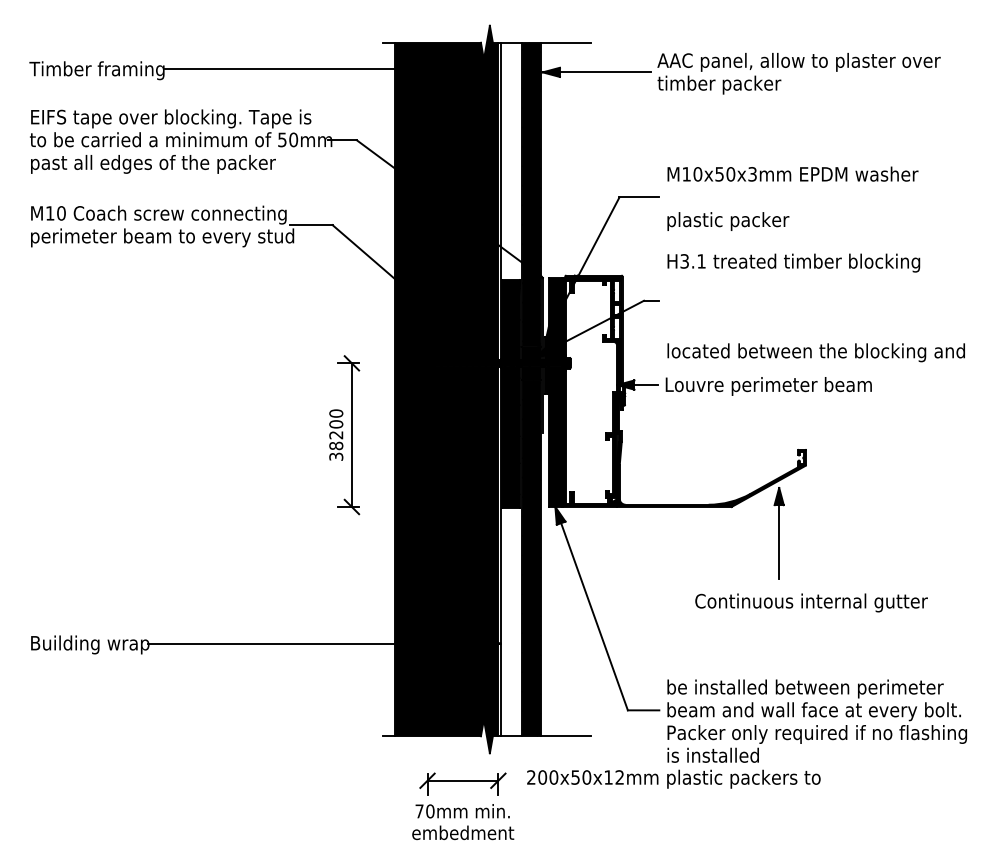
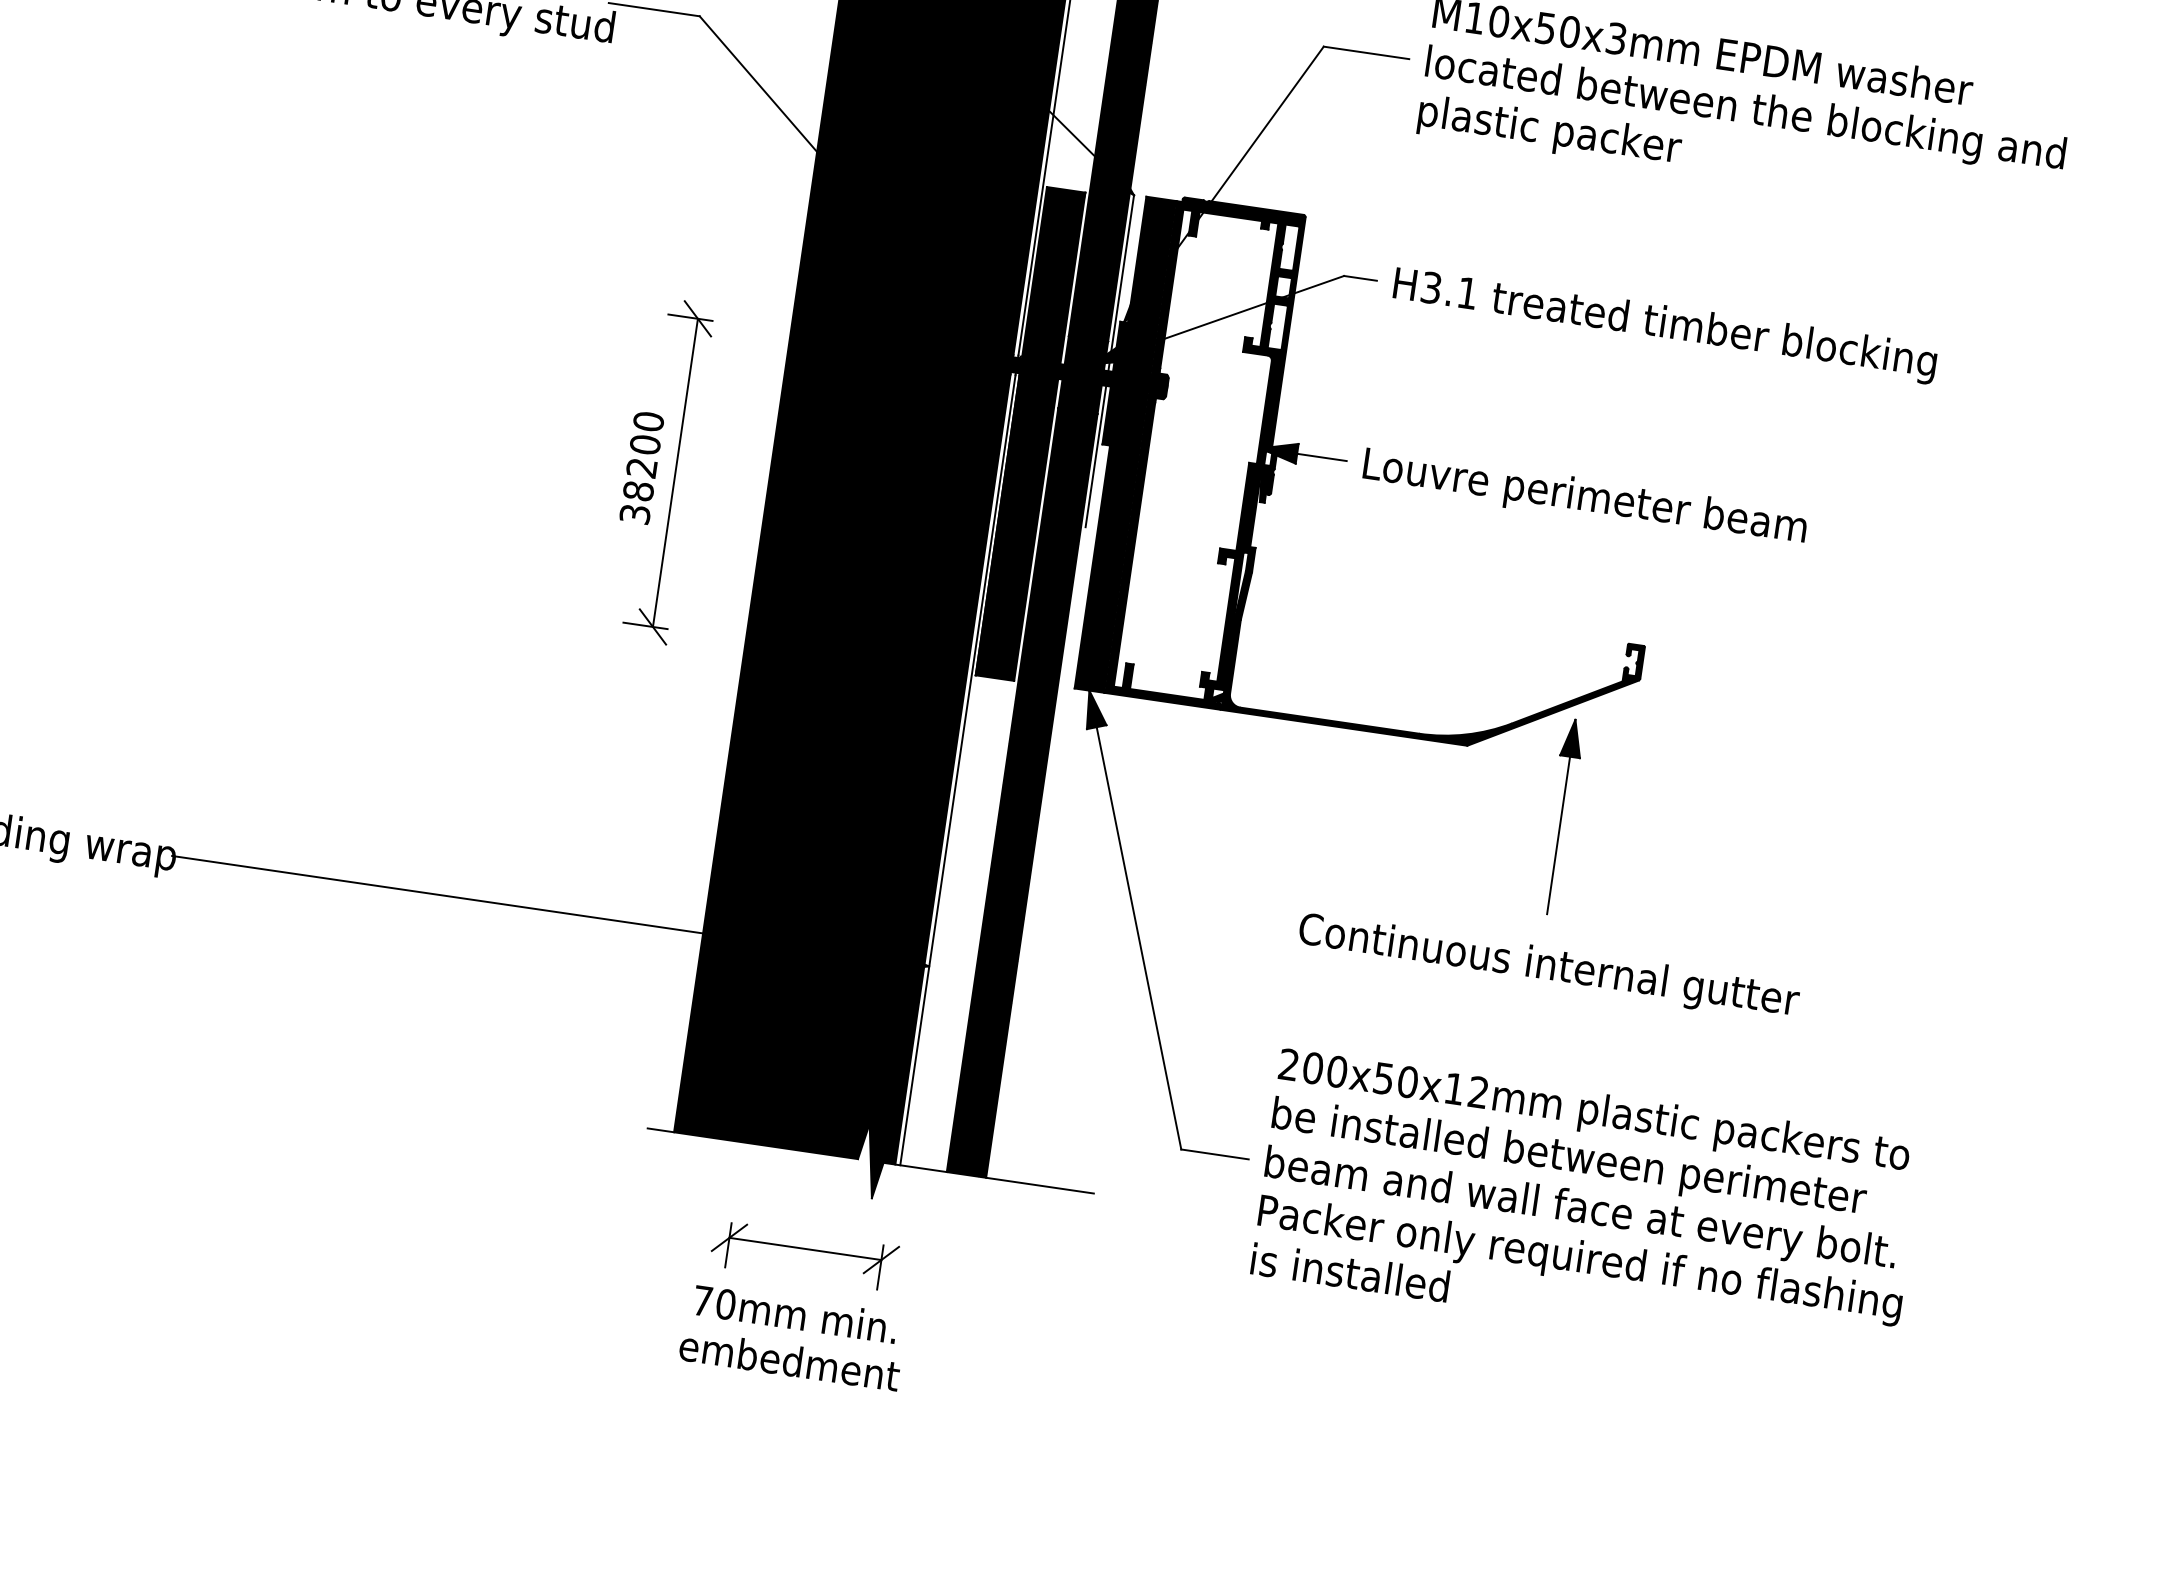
text: (793, 262) -> (1664, 324), moved
text: (815, 352) -> (1743, 110), moved
text: (811, 602) -> (1548, 966), moved
text: (673, 778) -> (1593, 1111), moved

